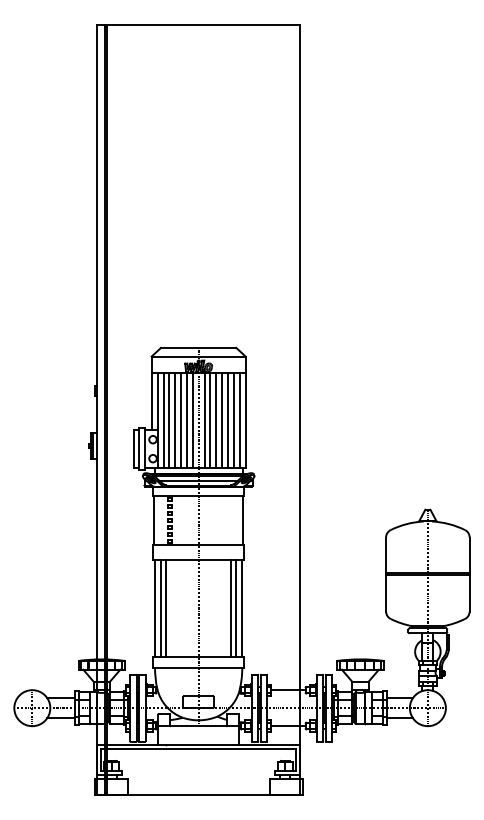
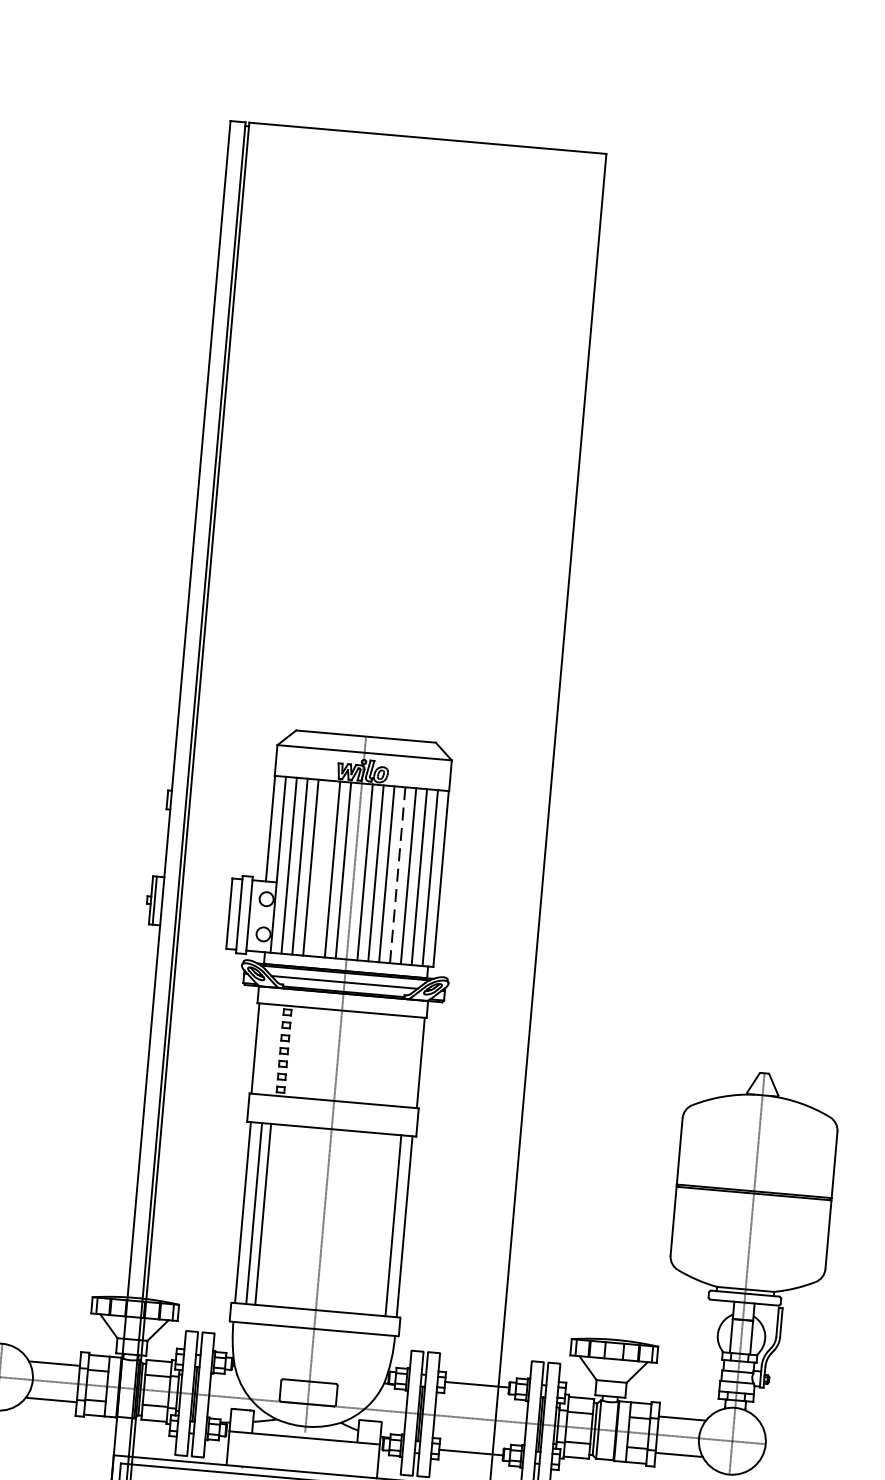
line: (181, 420) -> (322, 868), removed
line: (222, 420) -> (398, 874), solid -> dashed
line: (231, 608) -> (384, 1224), removed

